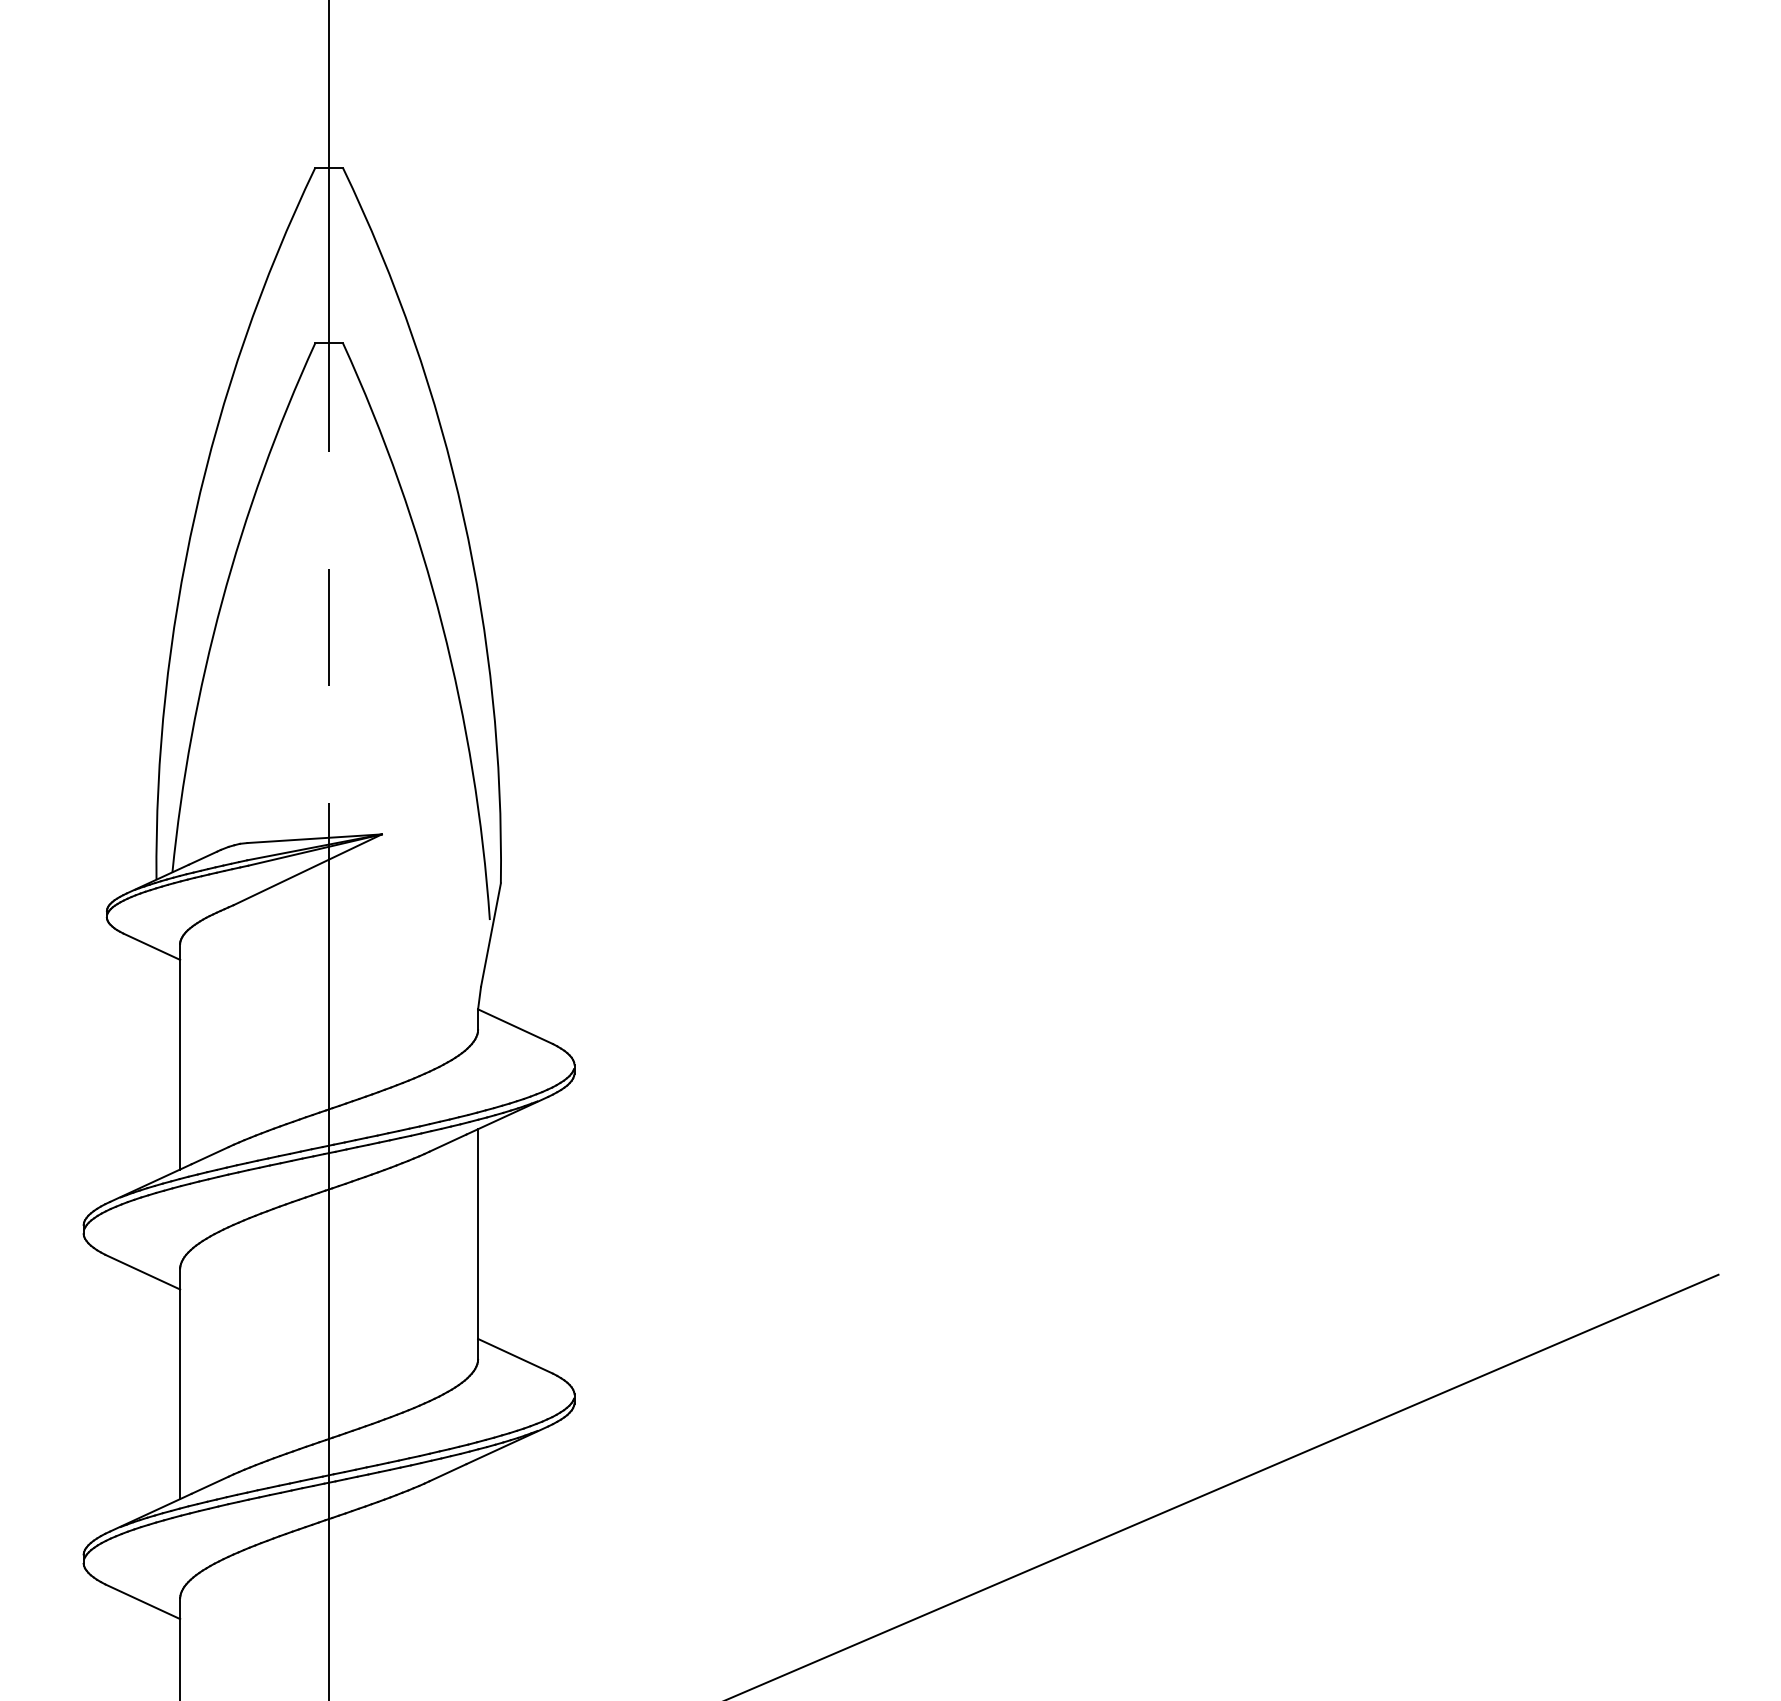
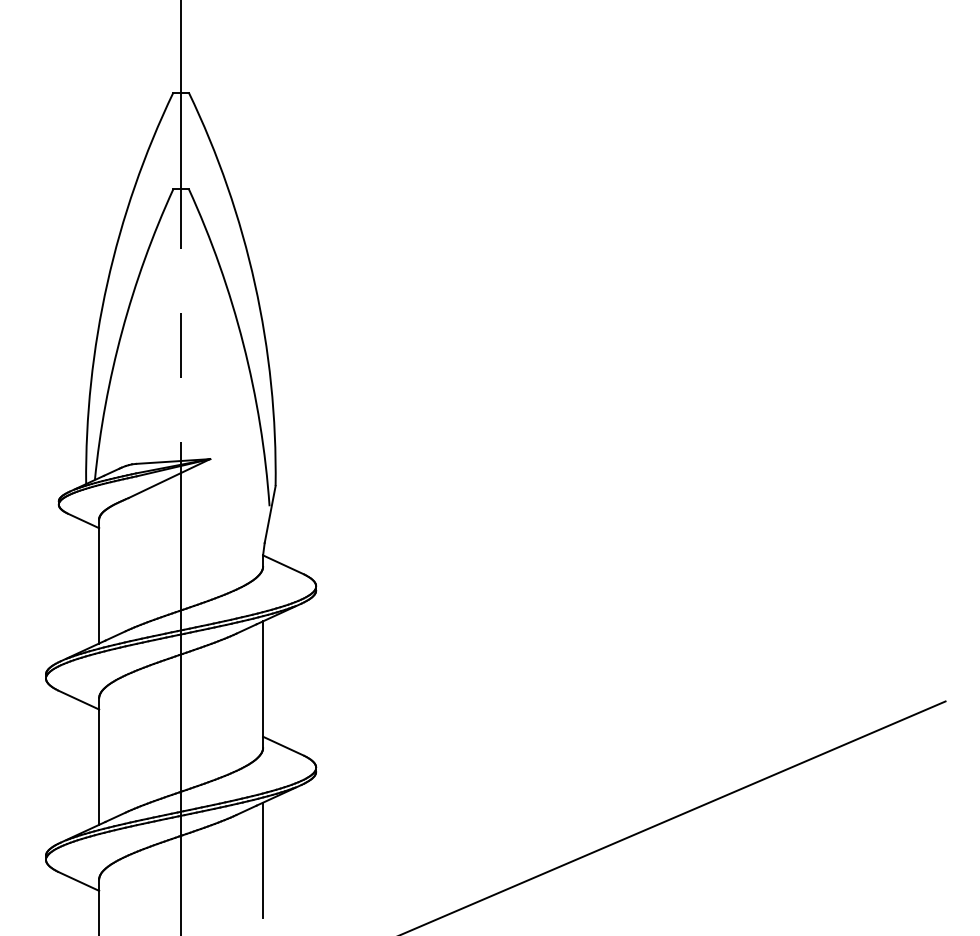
line: (478, 1563) -> (263, 860), added

